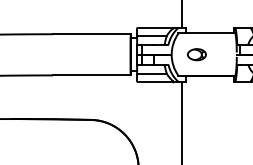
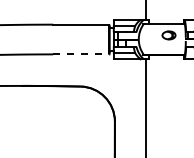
part: (196, 54) -> (168, 35), moved
line: (92, 75) -> (81, 54), solid -> dashed

